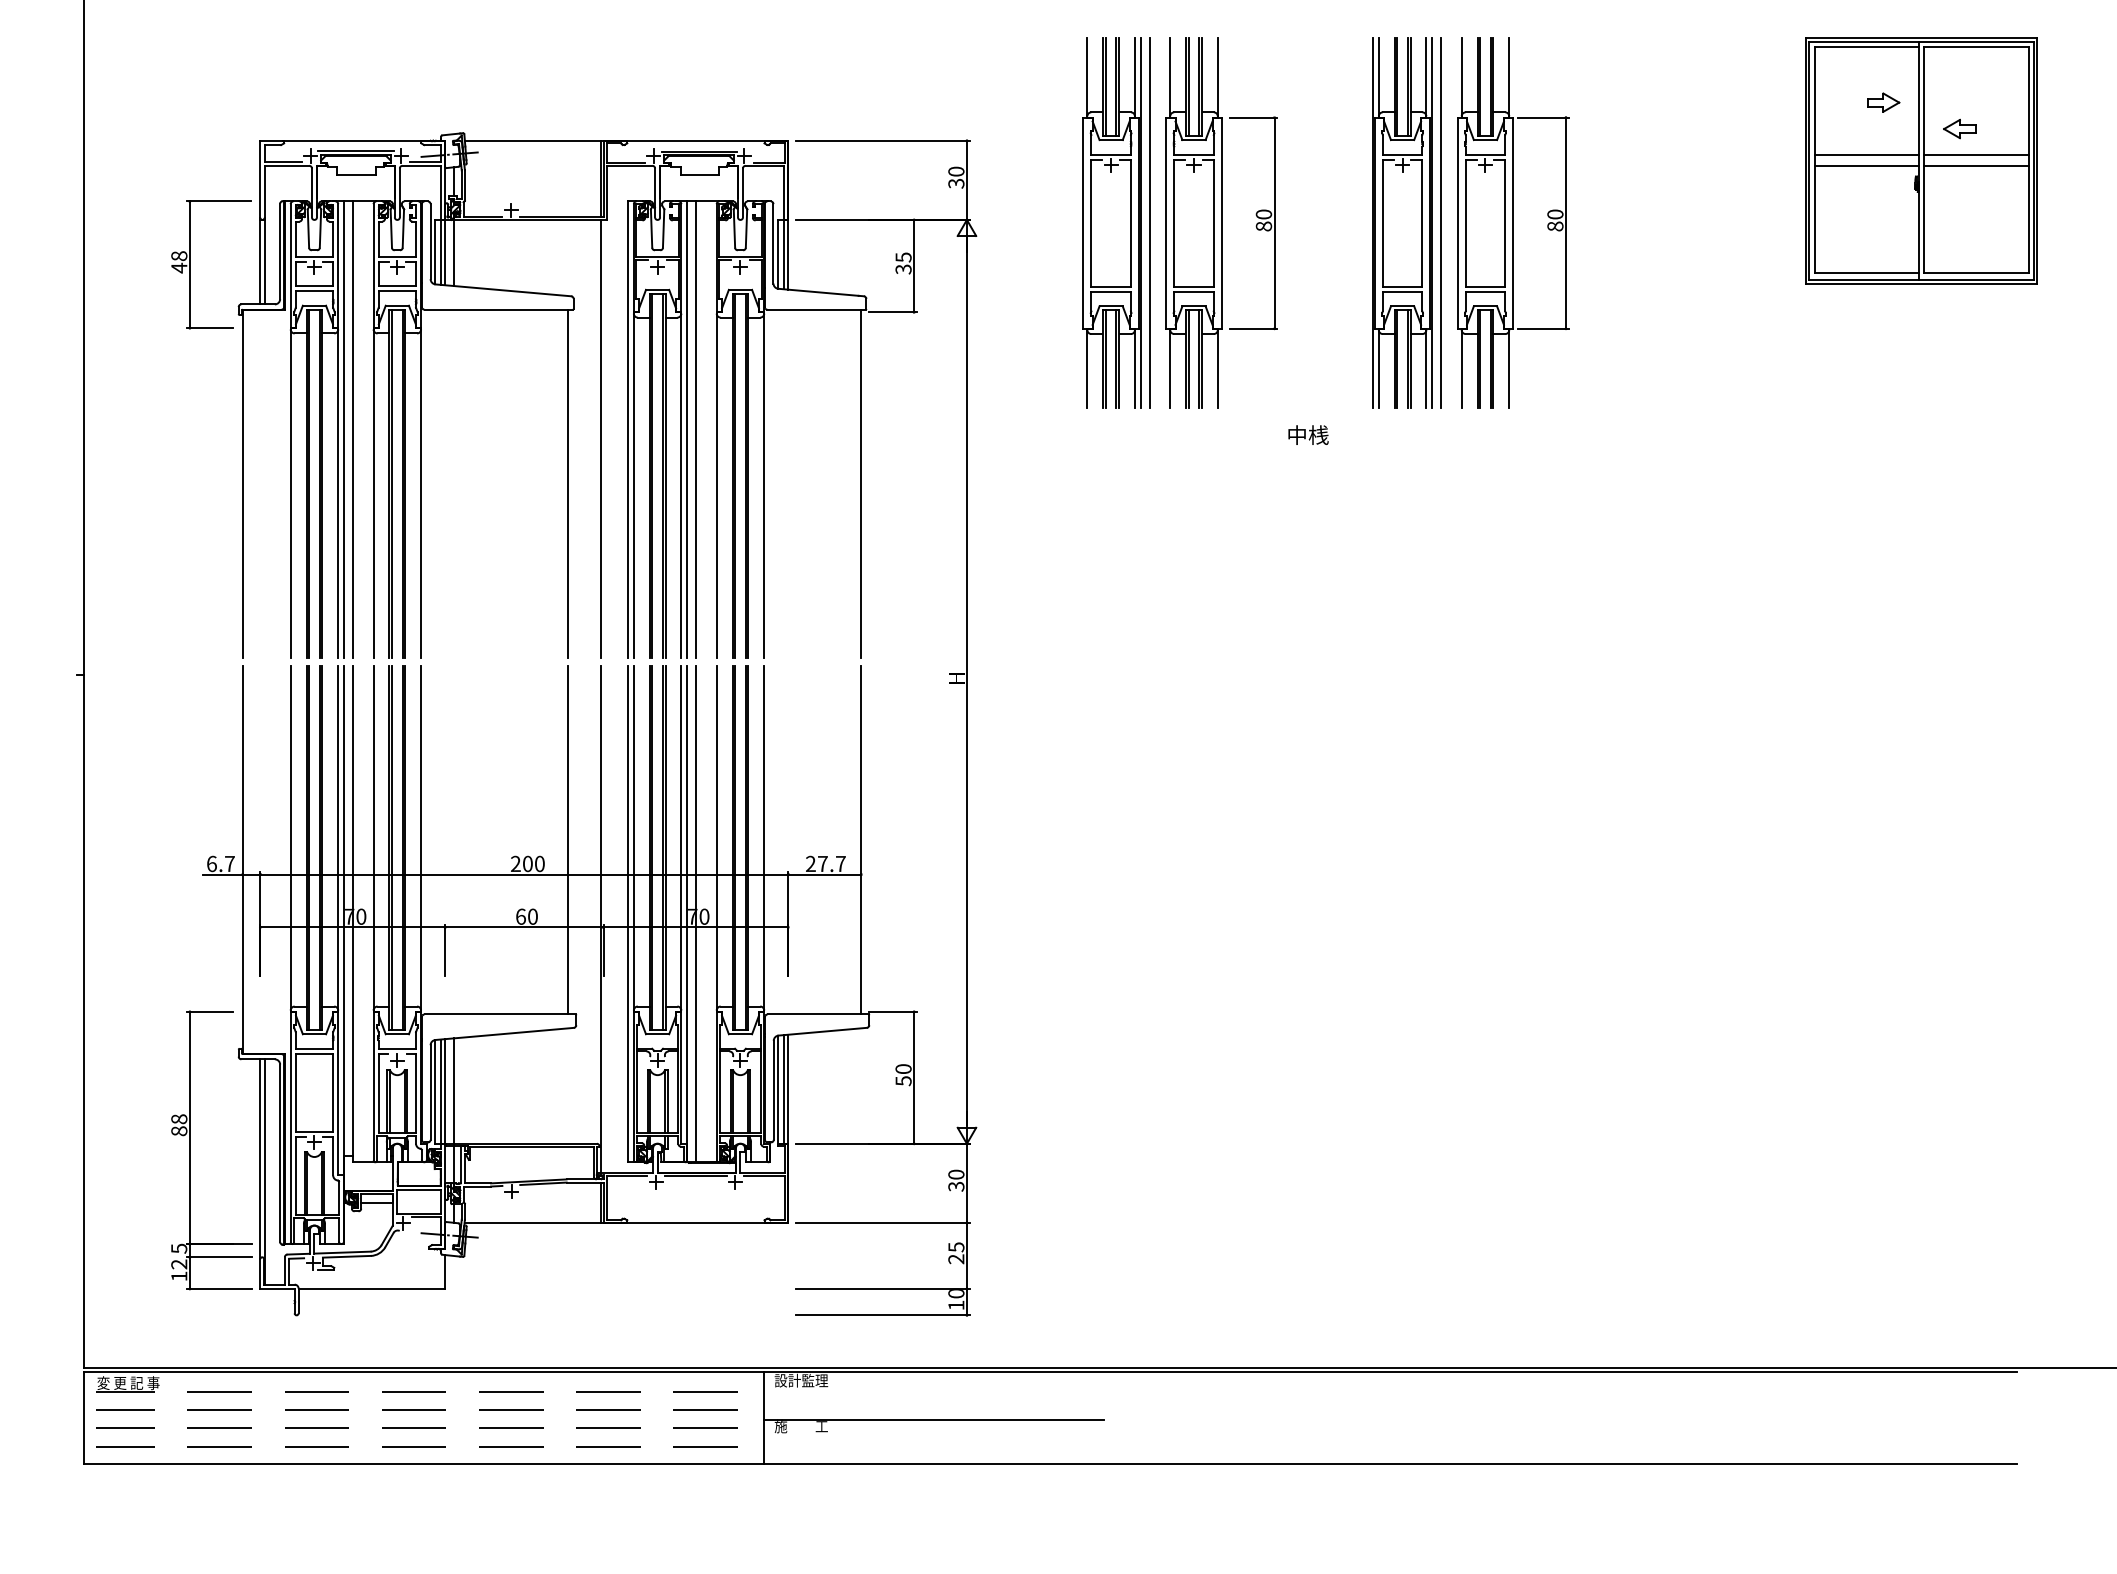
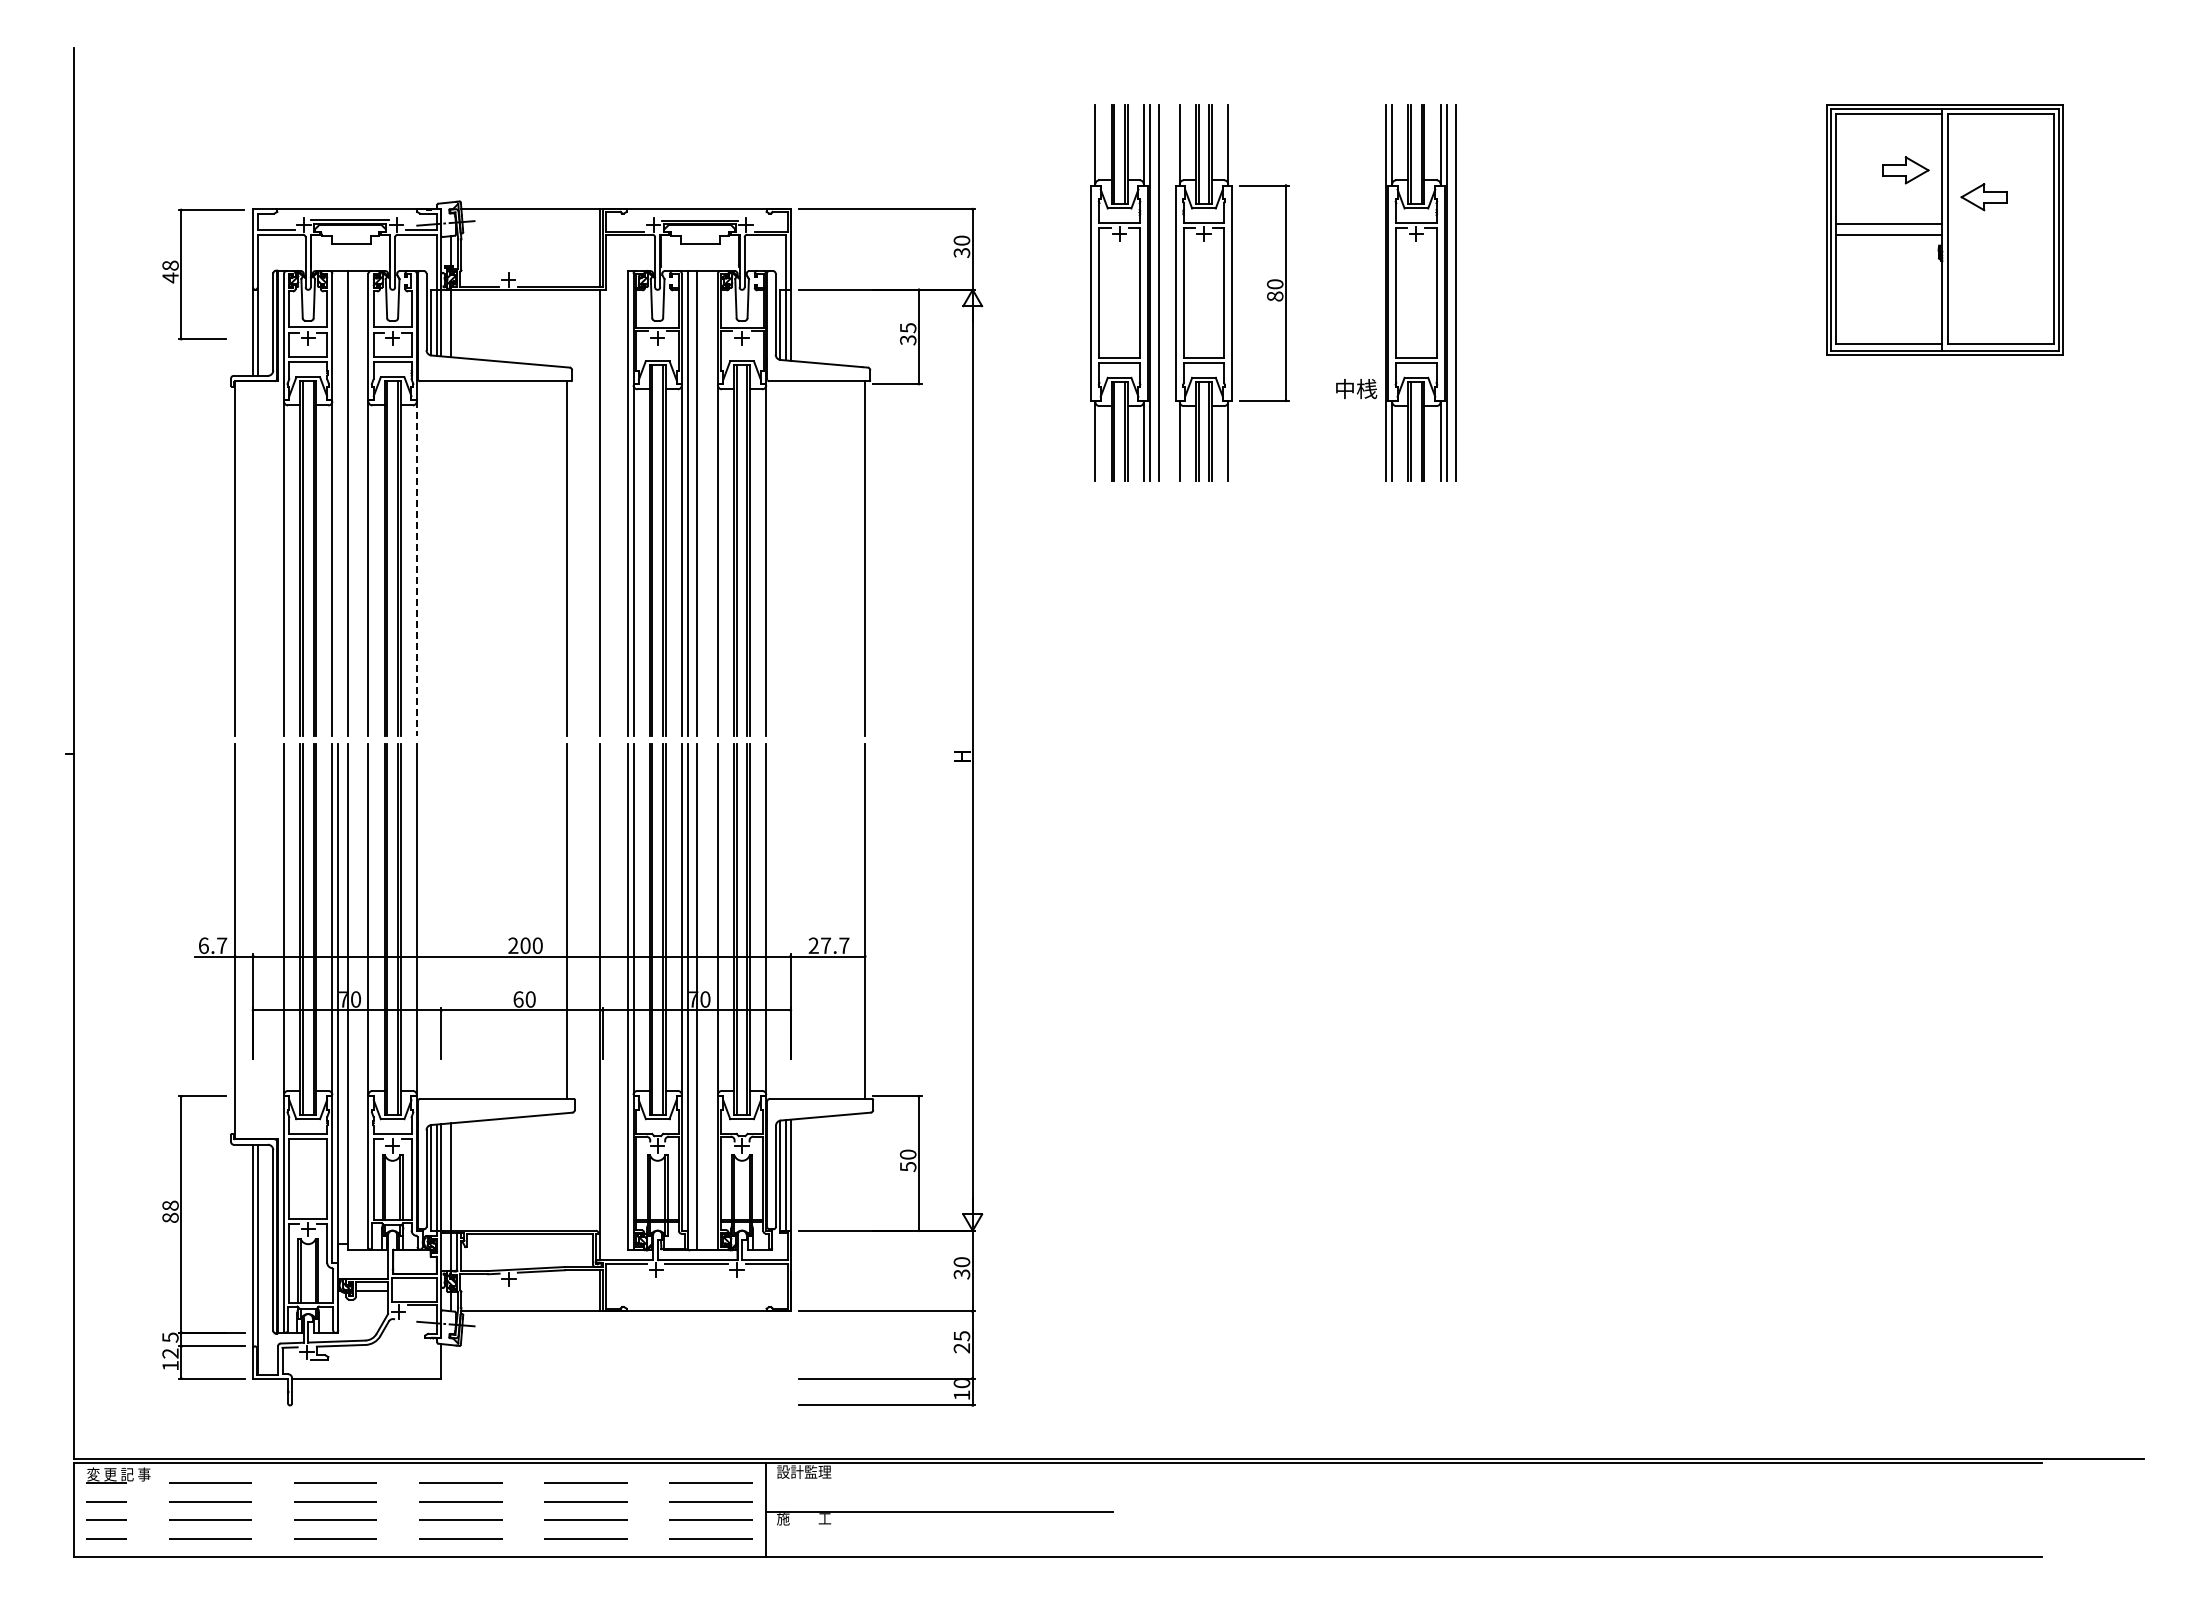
part: (1883, 102) -> (1906, 170), size x1.4
part: (1959, 129) -> (1983, 197), size x1.4
line: (1976, 155) -> (2000, 224), removed
line: (1976, 165) -> (2000, 234), removed
part: (1513, 222) -> (1529, 292), removed
part: (190, 264) -> (181, 274), moved
line: (344, 429) -> (338, 503), removed
text: (1308, 434) -> (1356, 388), moved
line: (420, 494) -> (416, 569), solid -> dashed

